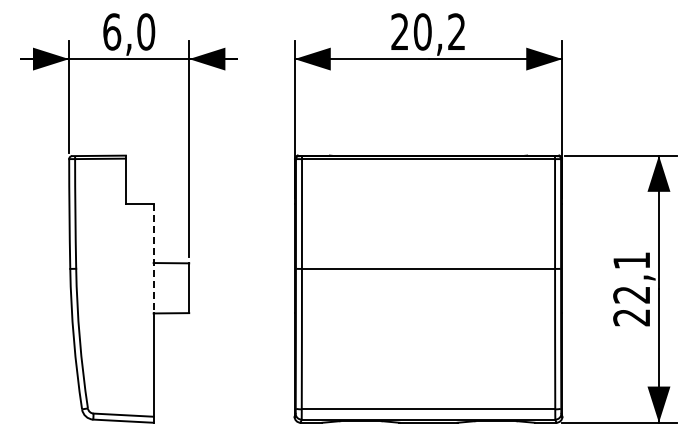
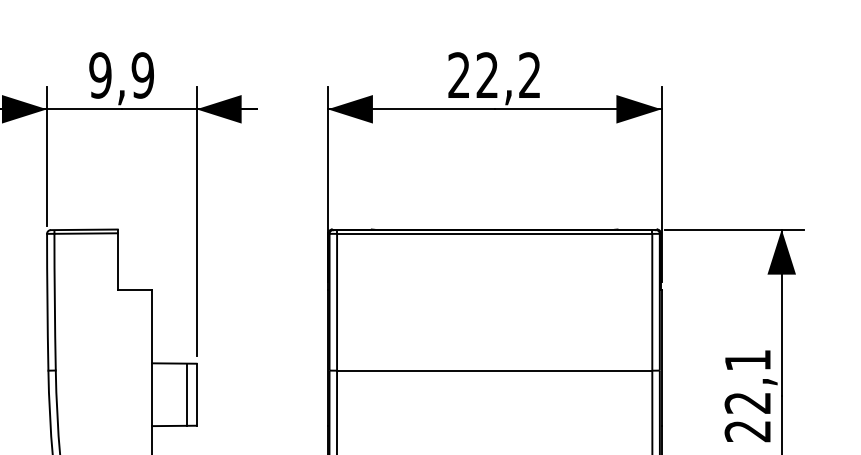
text: (129, 31) -> (122, 74), 6,0 -> 9,9
text: (422, 31) -> (487, 74), 20,2 -> 22,2
line: (153, 258) -> (152, 357), dashed -> solid
line: (181, 288) -> (186, 395), added

